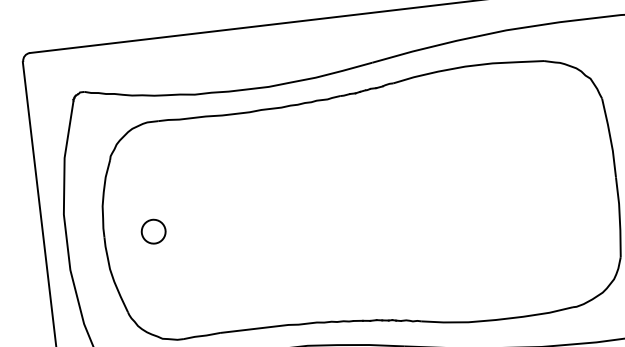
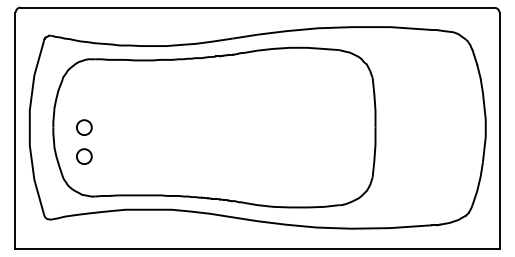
circle: (159, 277) -> (84, 156), added

